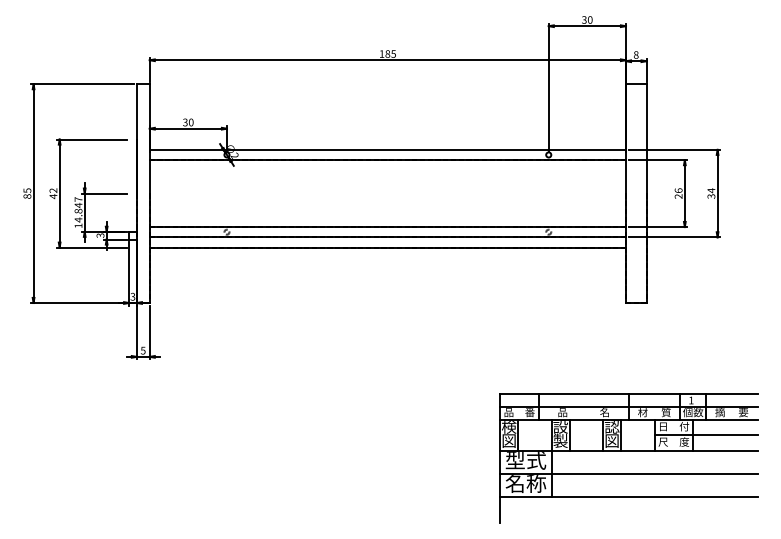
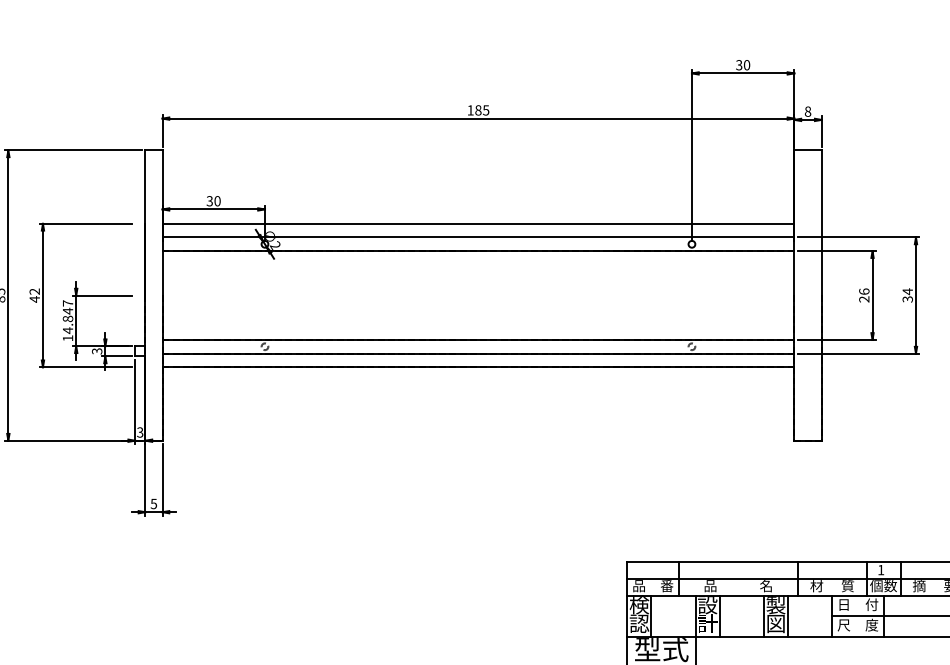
line: (387, 139) -> (477, 223), added
text: (611, 427) -> (775, 605), 認 -> 製
text: (508, 440) -> (638, 623), 図 -> 認
text: (560, 440) -> (707, 623), 製 -> 計

